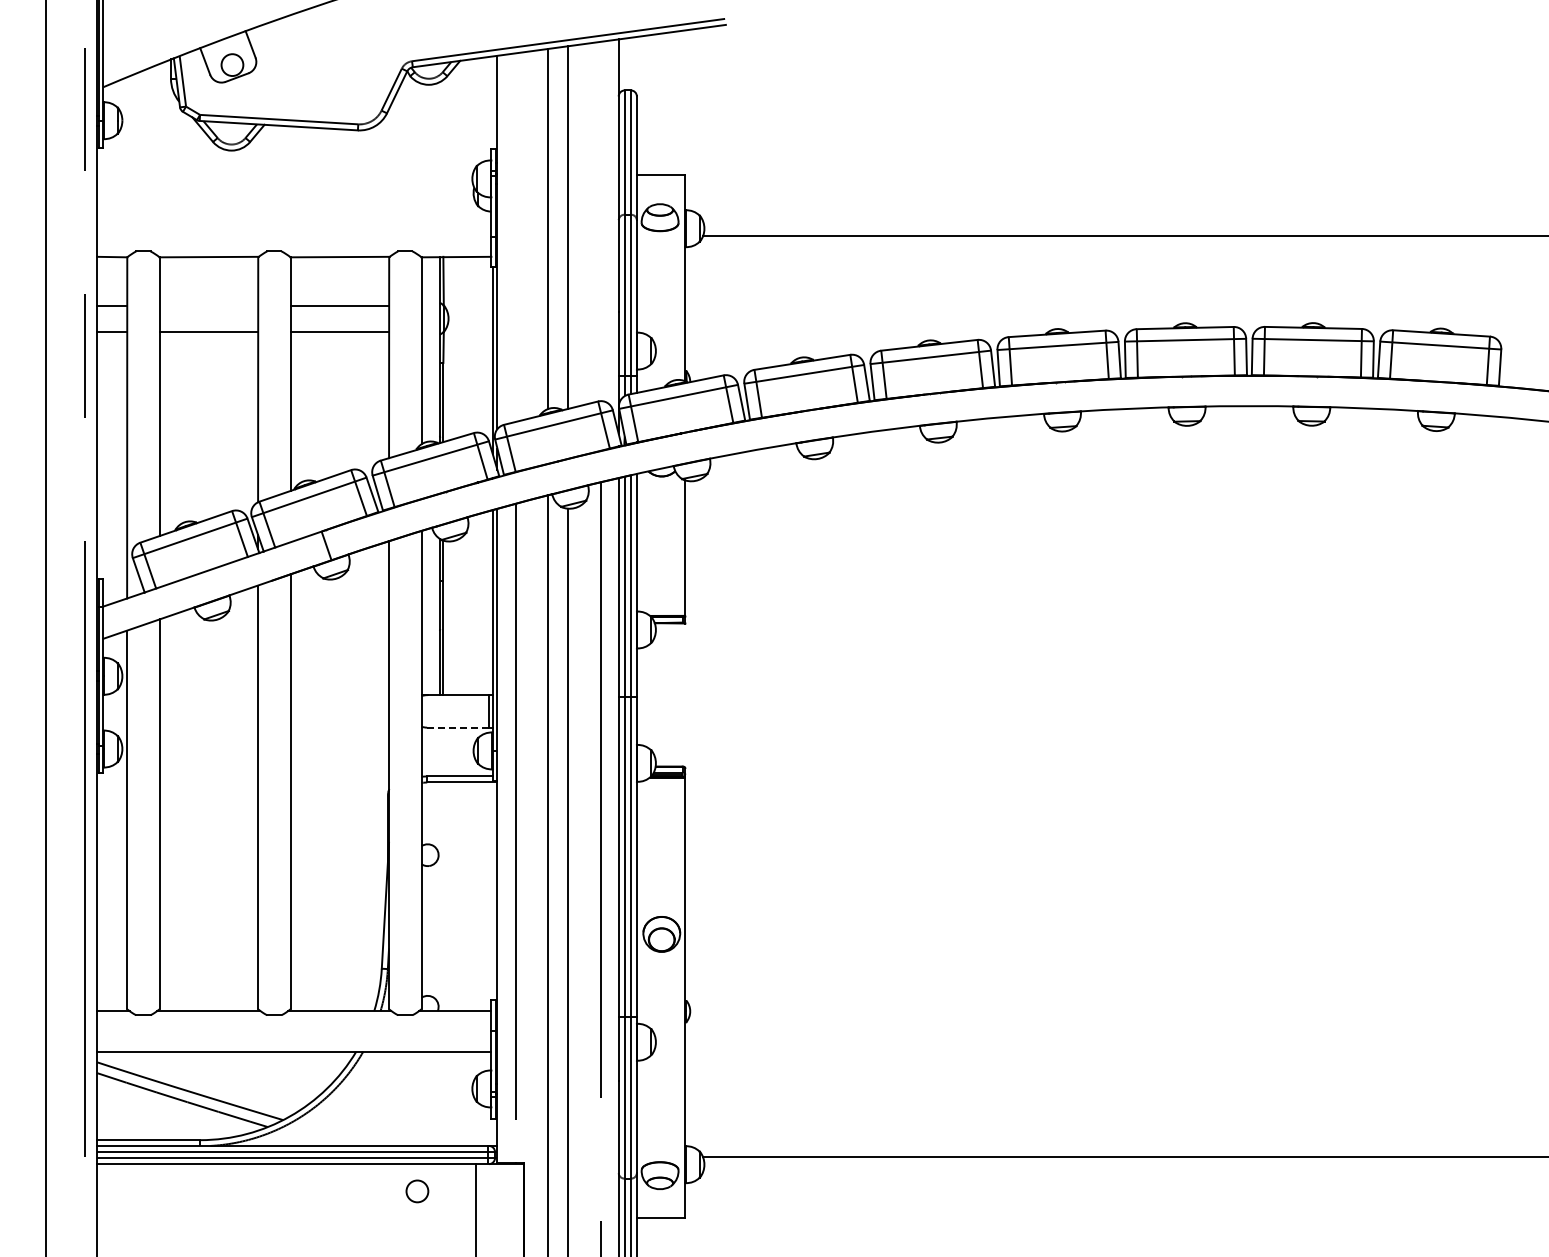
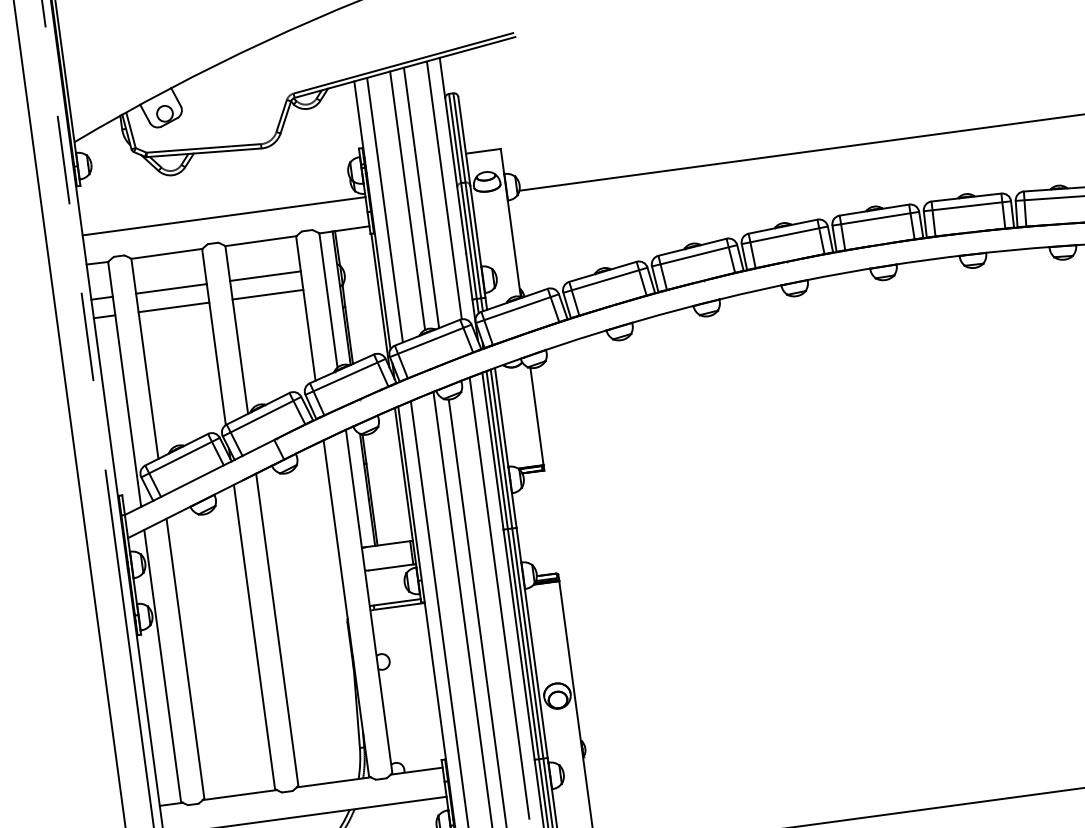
line: (294, 216) -> (224, 216), added
line: (600, 221) -> (444, 190), added
line: (515, 237) -> (384, 210), added
line: (208, 305) -> (171, 288), added
line: (457, 727) -> (390, 567), dashed -> solid

